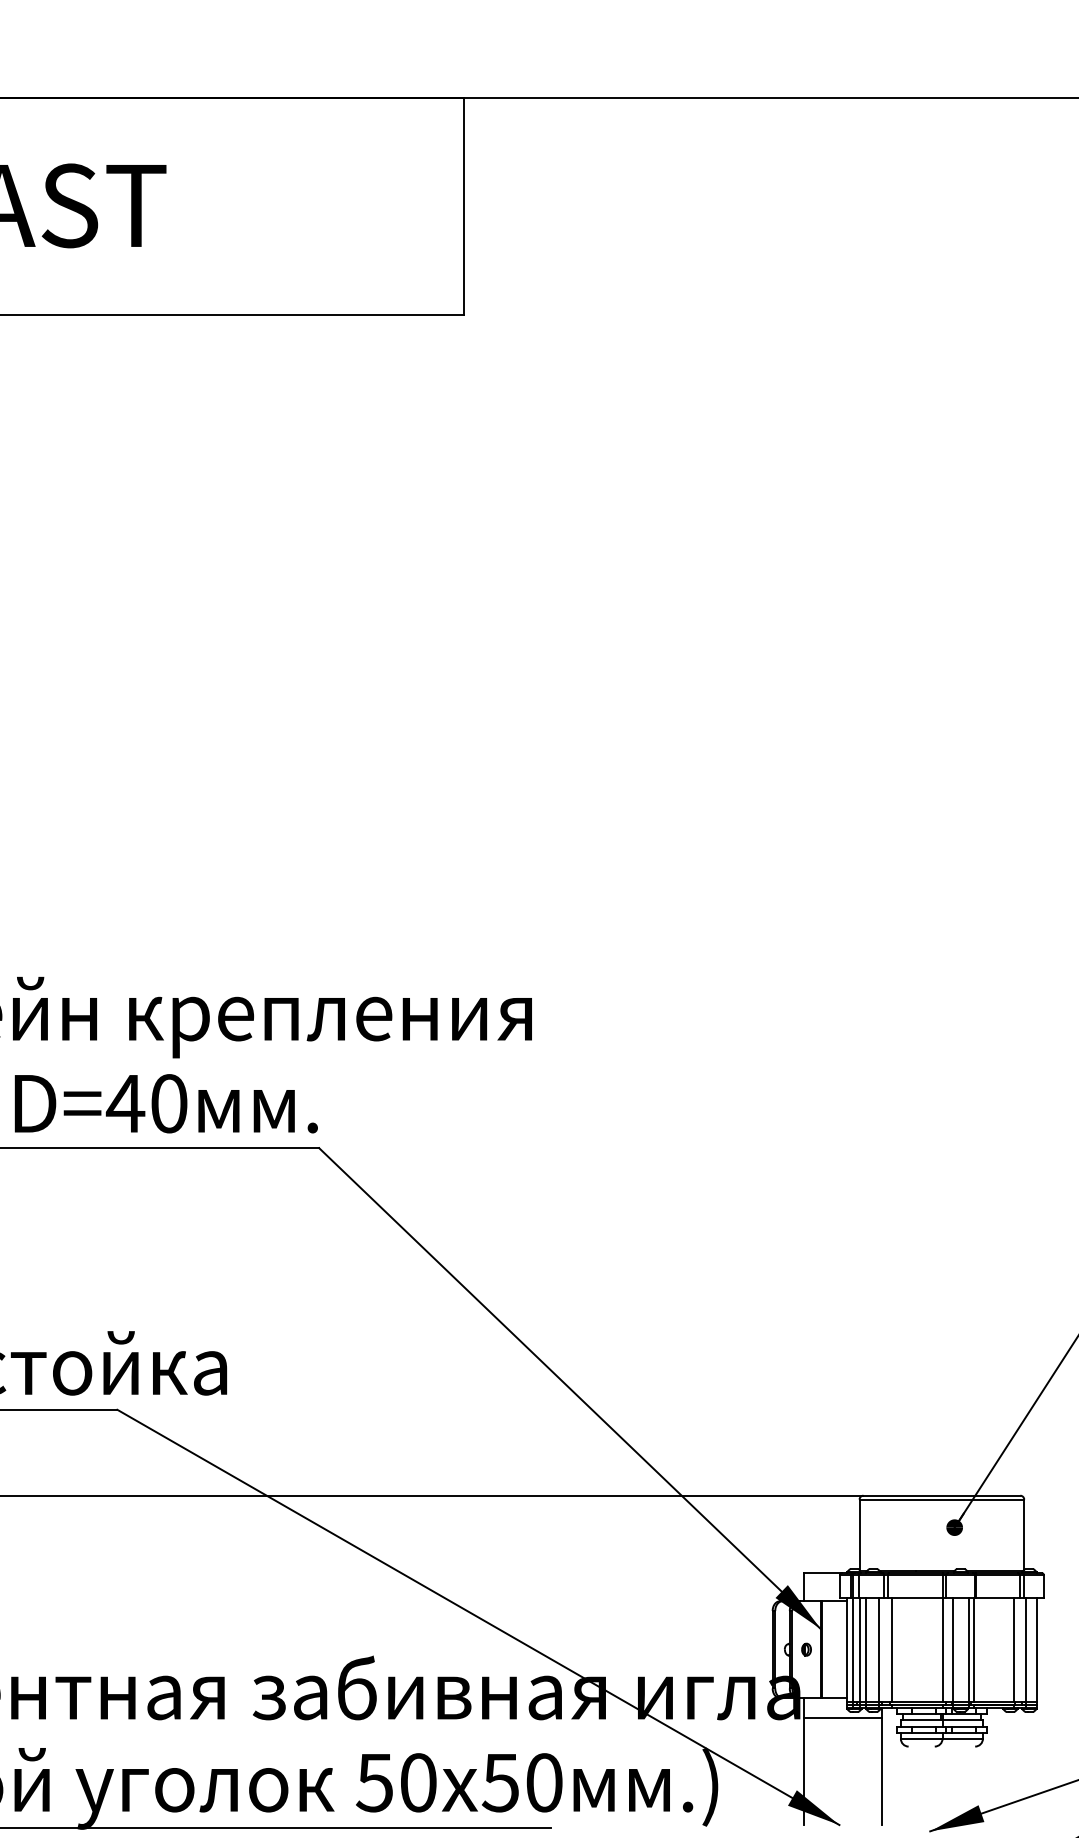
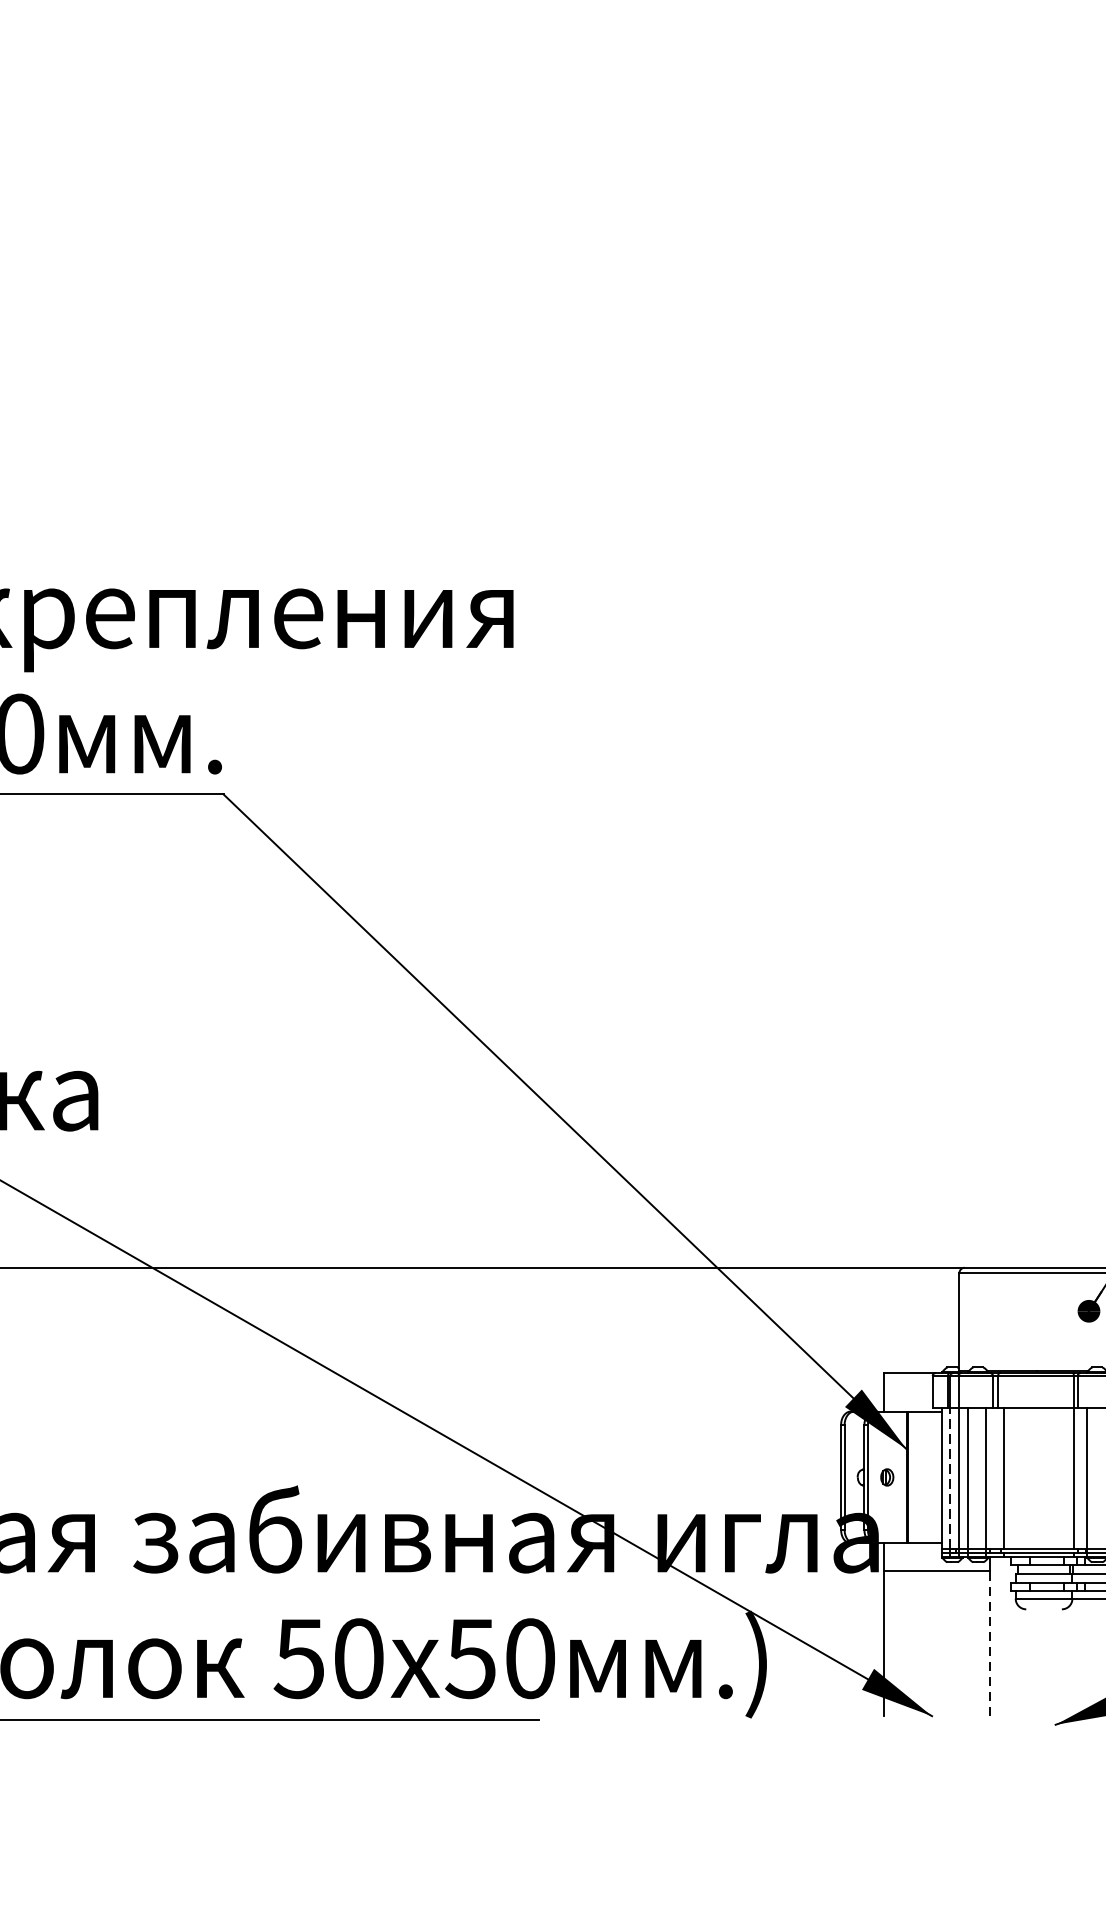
line: (852, 1650) -> (949, 1478), solid -> dashed
line: (881, 1771) -> (989, 1643), solid -> dashed

